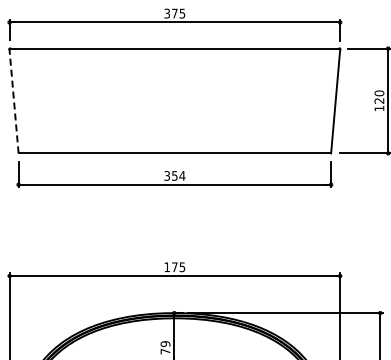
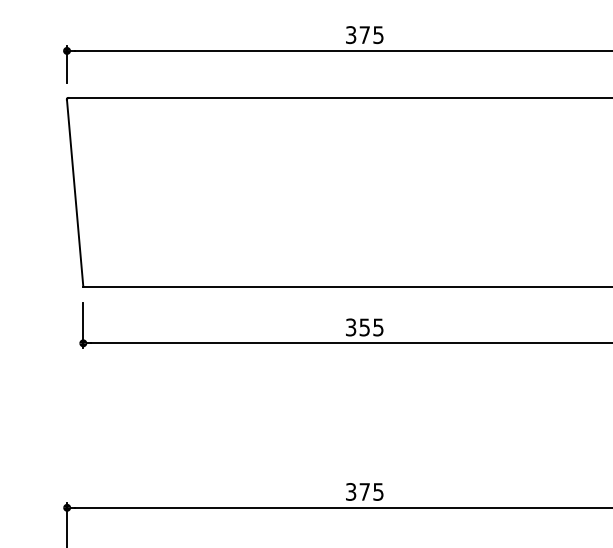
line: (14, 100) -> (75, 191), dashed -> solid
text: (182, 175) -> (378, 326), 354 -> 355
text: (167, 267) -> (351, 492), 175 -> 375

